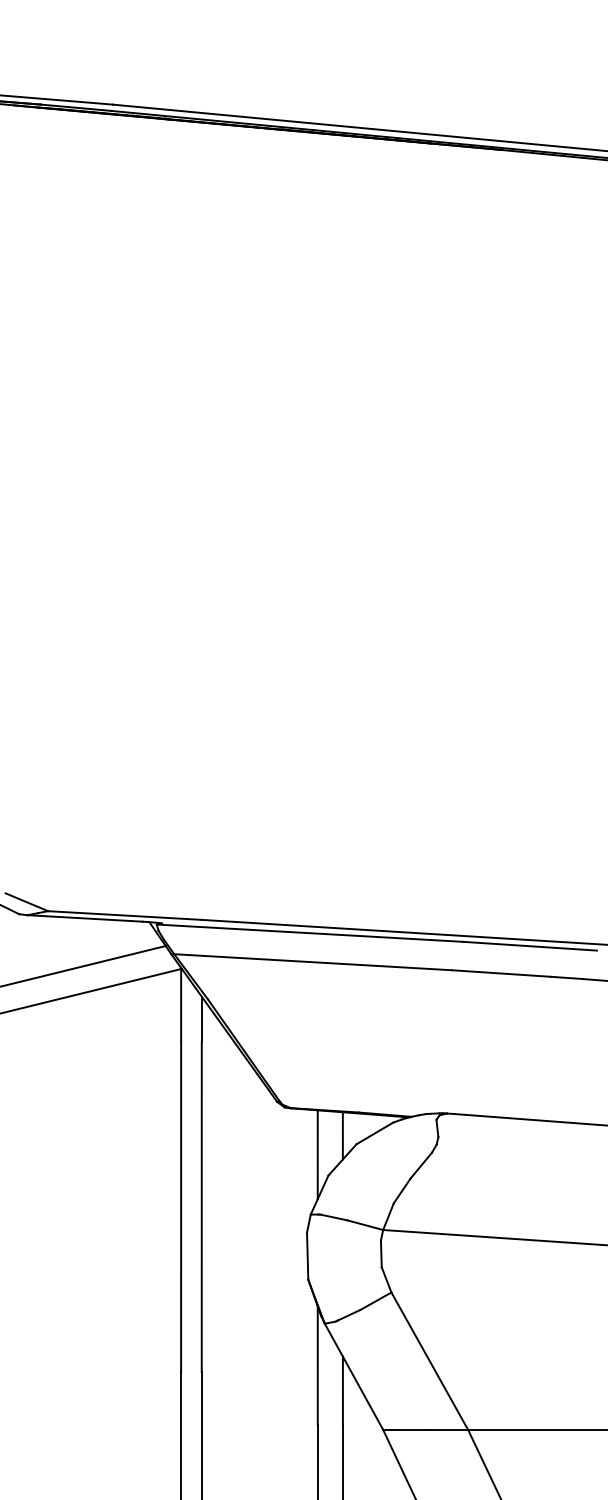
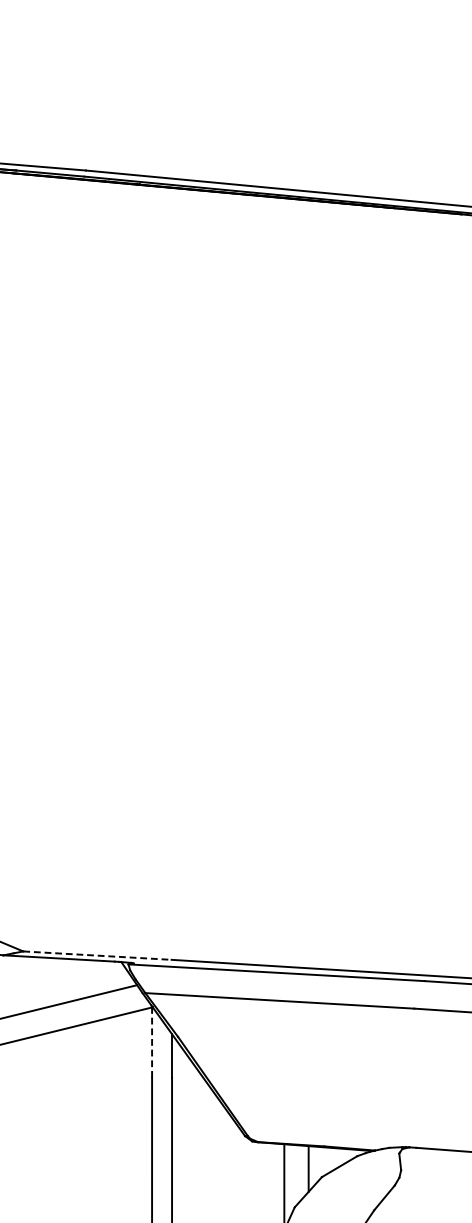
line: (124, 915) -> (97, 955), solid -> dashed
line: (181, 1004) -> (152, 1041), solid -> dashed

